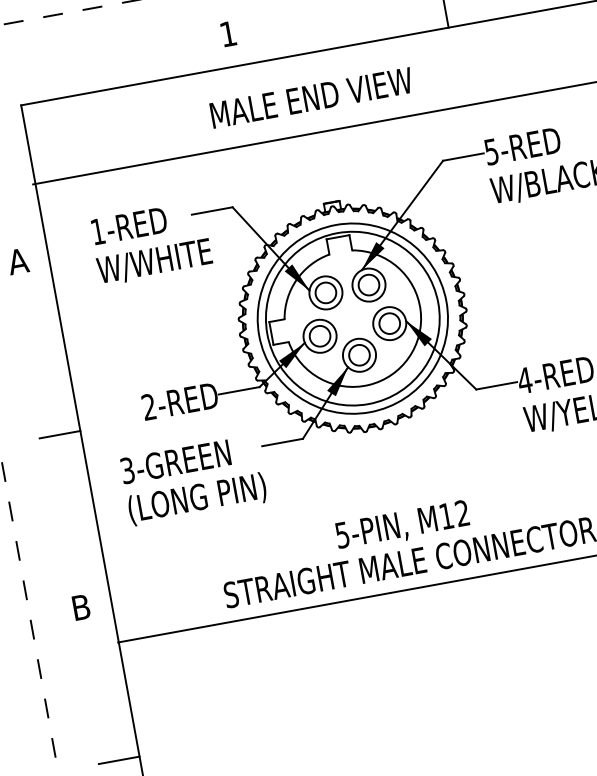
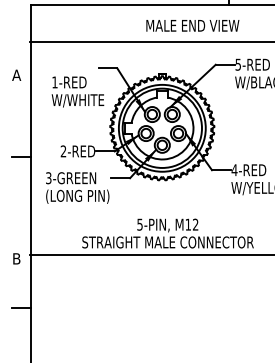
text: (310, 97) -> (192, 25), moved
text: (150, 242) -> (77, 91), moved
text: (80, 606) -> (16, 258), moved

